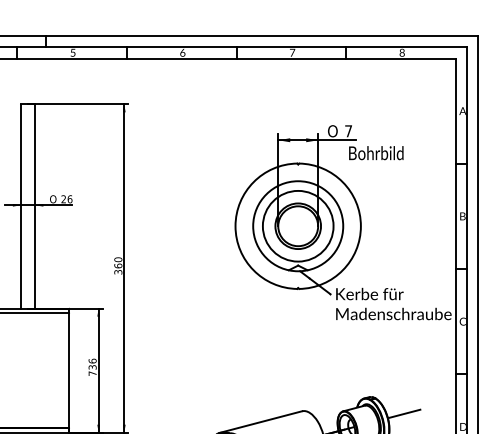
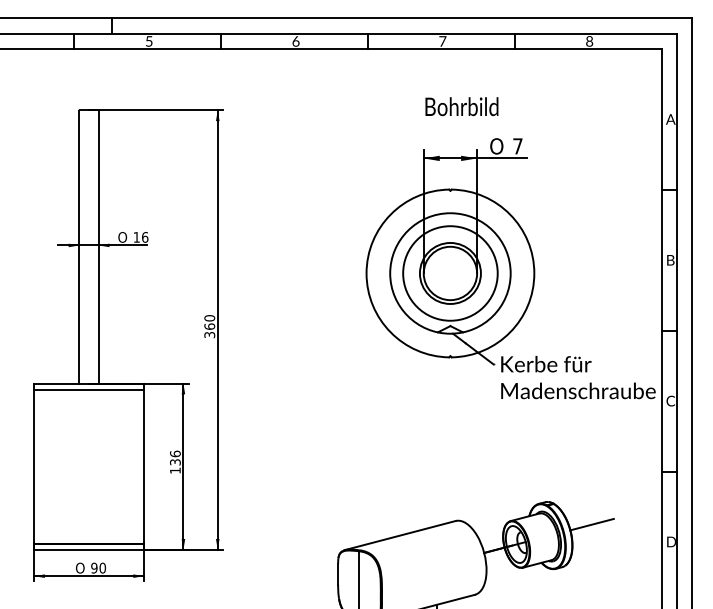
text: (375, 153) -> (461, 106), moved
text: (63, 199) -> (136, 237), 26 -> 16
text: (92, 373) -> (175, 470), 736 -> 136

